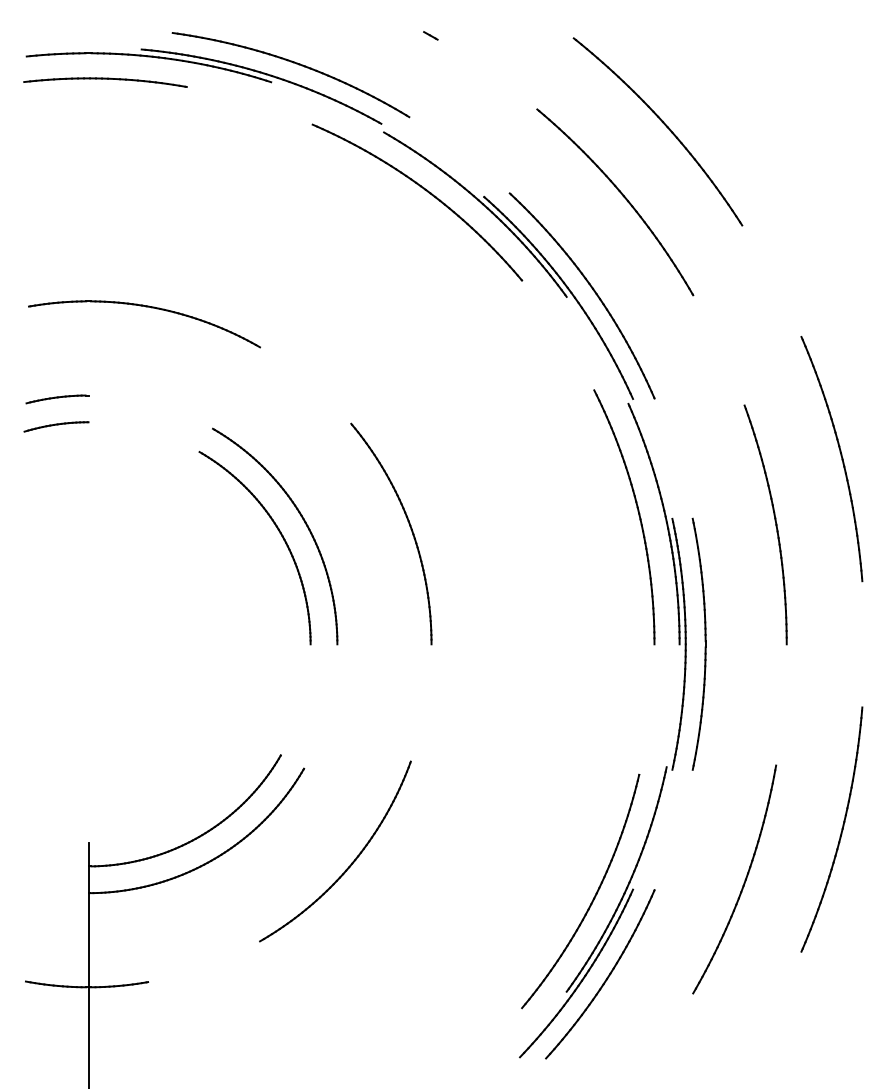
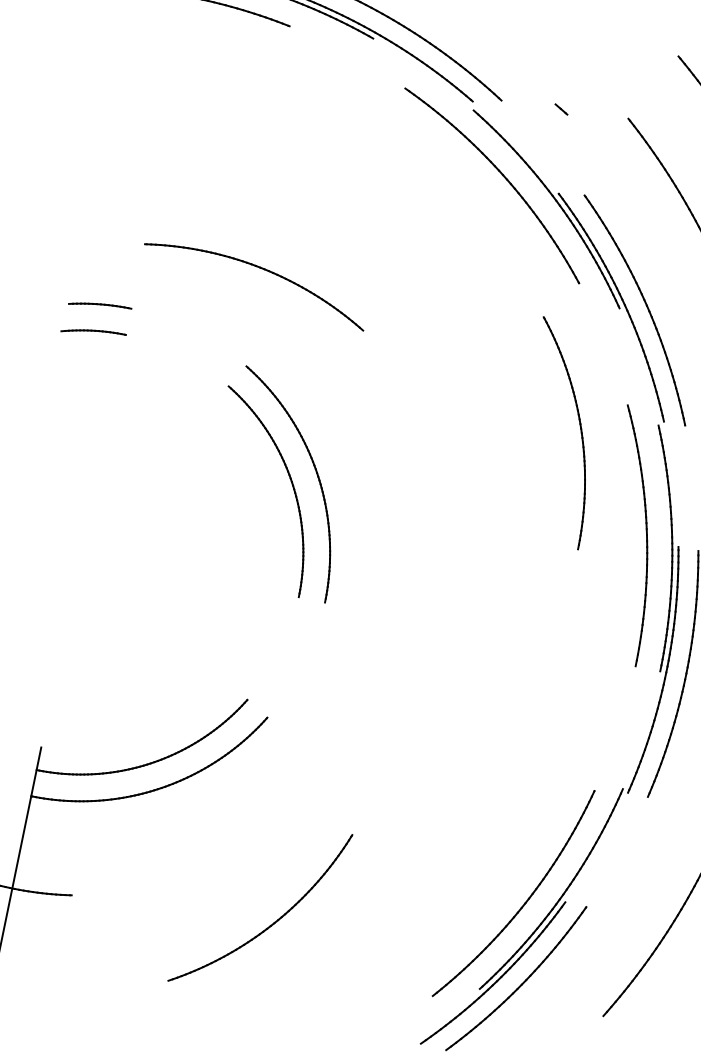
line: (430, 35) -> (561, 109), moved
part: (145, 307) -> (258, 268), moved
part: (409, 526) -> (580, 429), moved
part: (351, 862) -> (273, 921), moved

